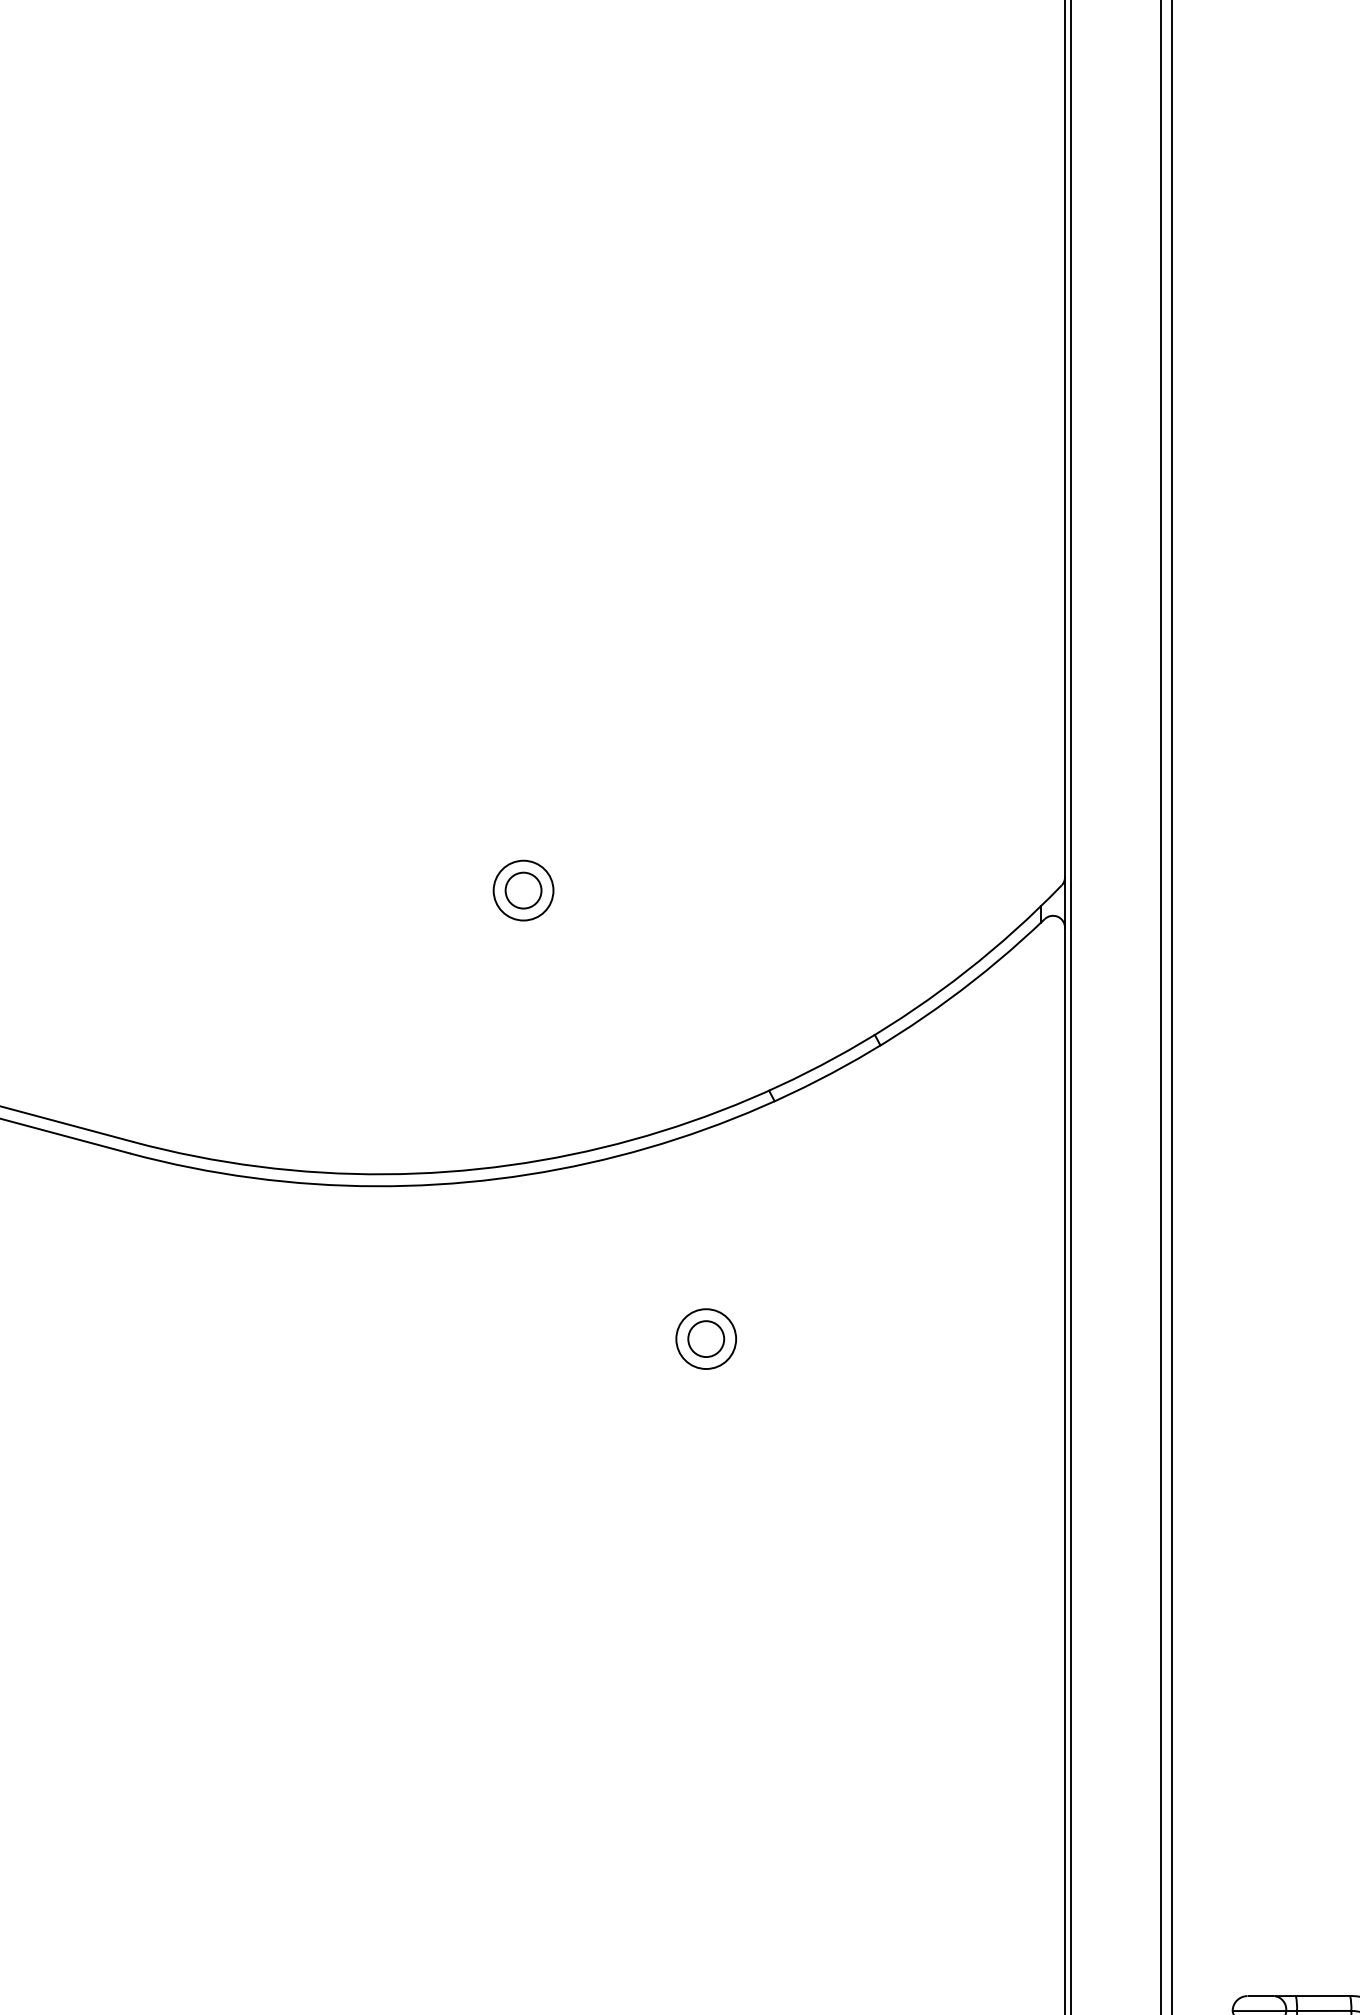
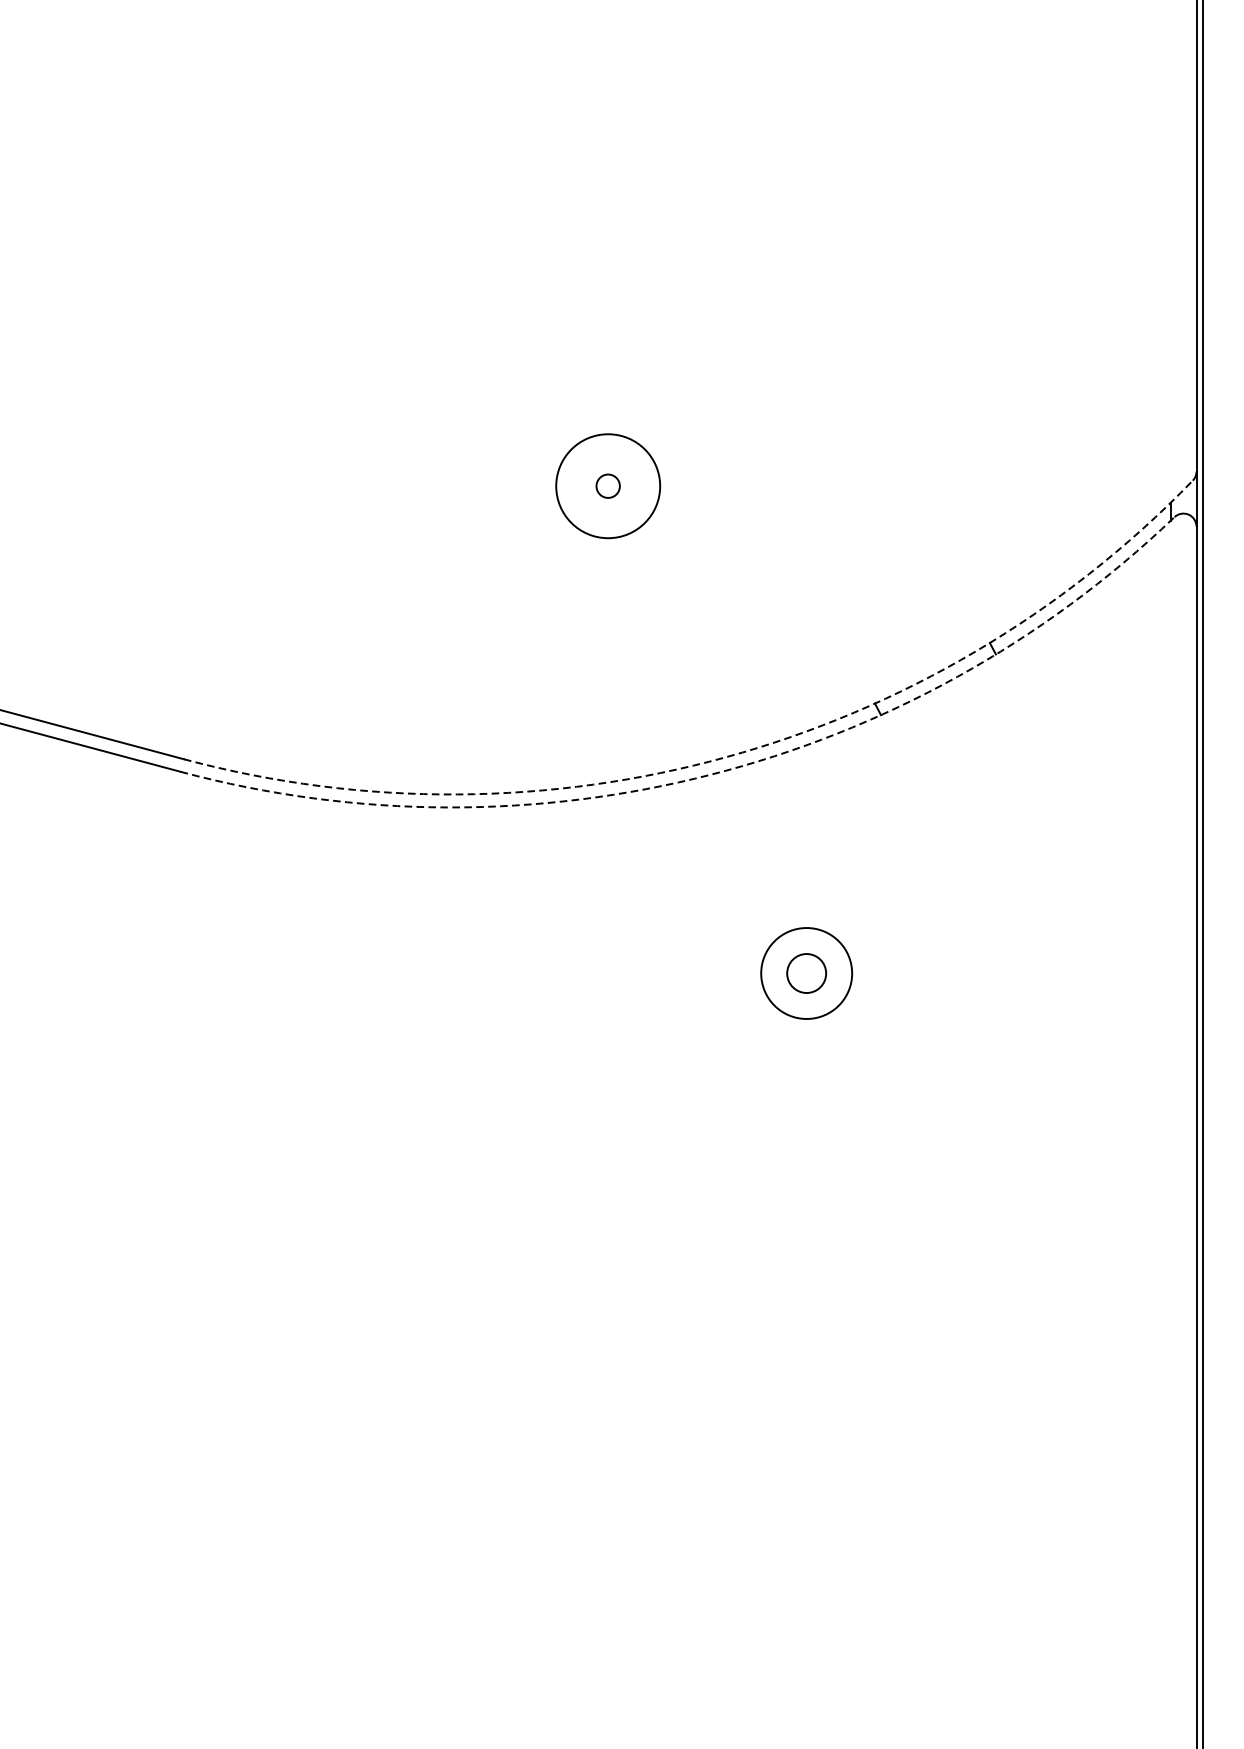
circle: (523, 890) -> (608, 486), size x0.6
circle: (523, 890) -> (608, 486), size x1.6
arc: (632, 1140) -> (726, 757), solid -> dashed
arc: (618, 1156) -> (711, 775), solid -> dashed
circle: (706, 1339) -> (806, 973), size x1.4

